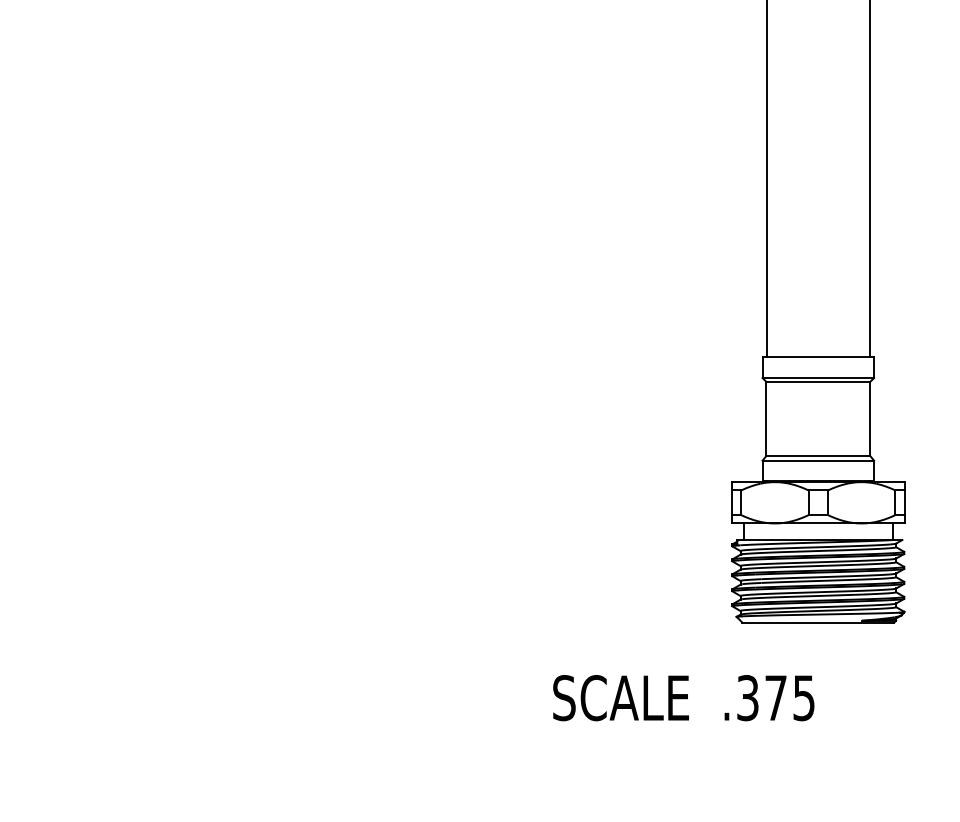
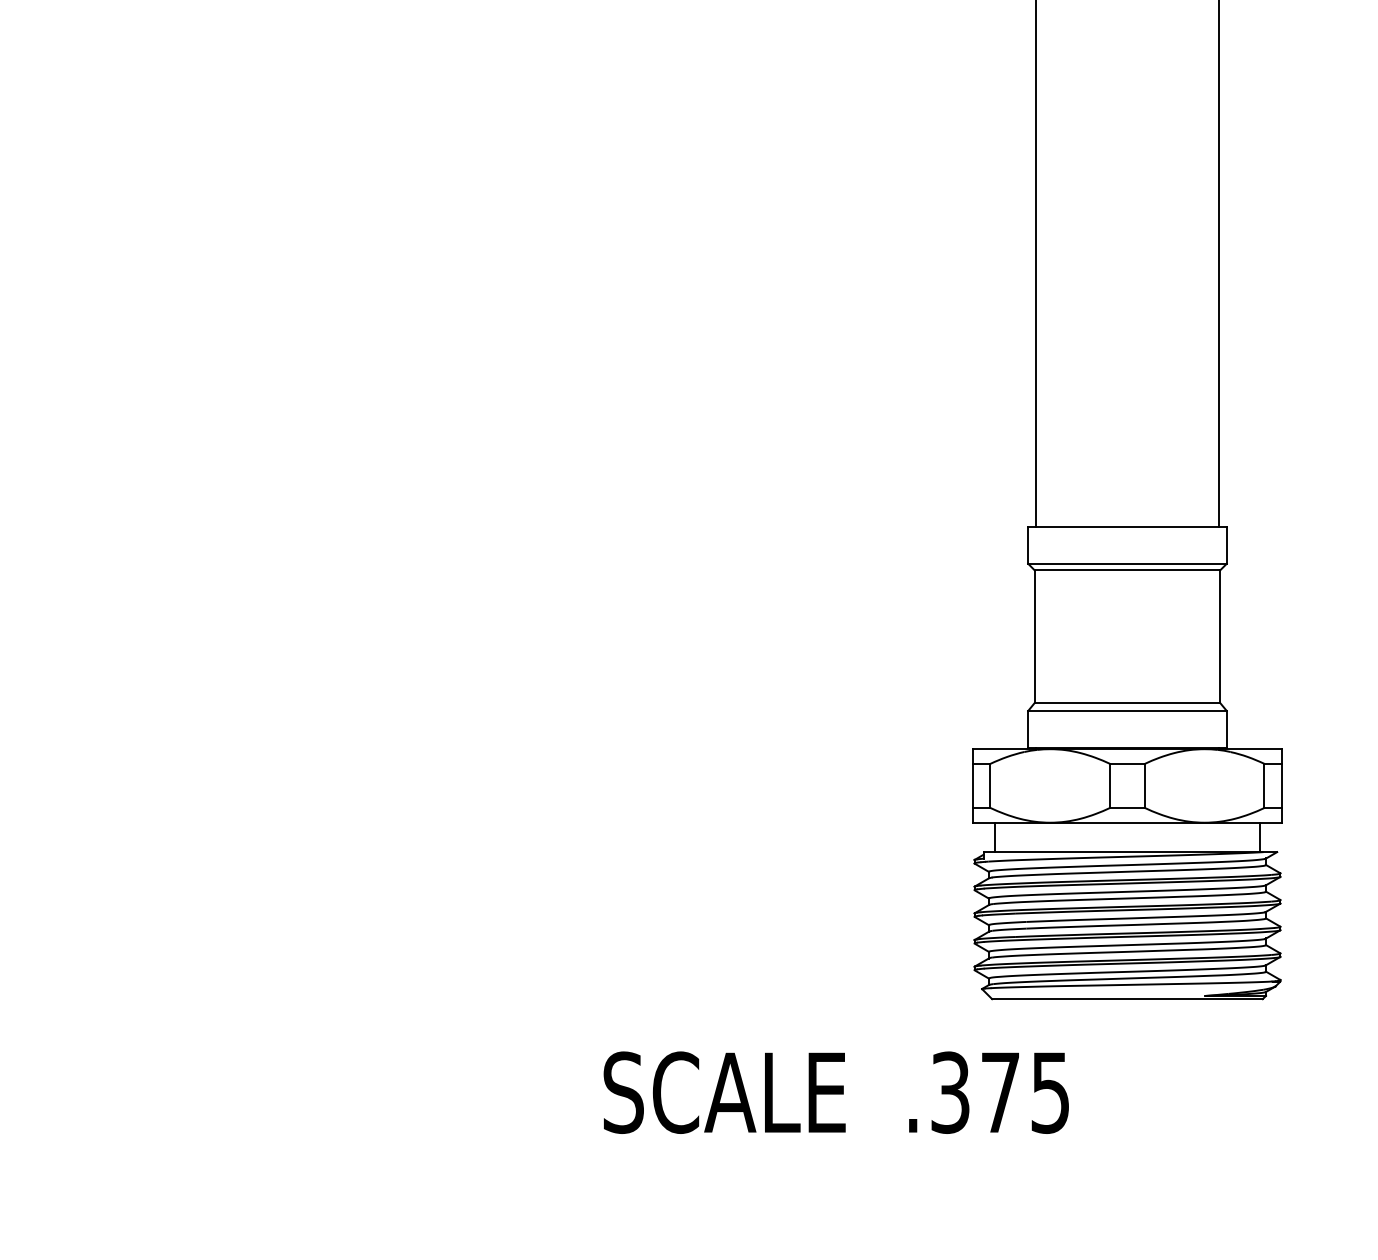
text: (683, 698) -> (835, 1093), moved

